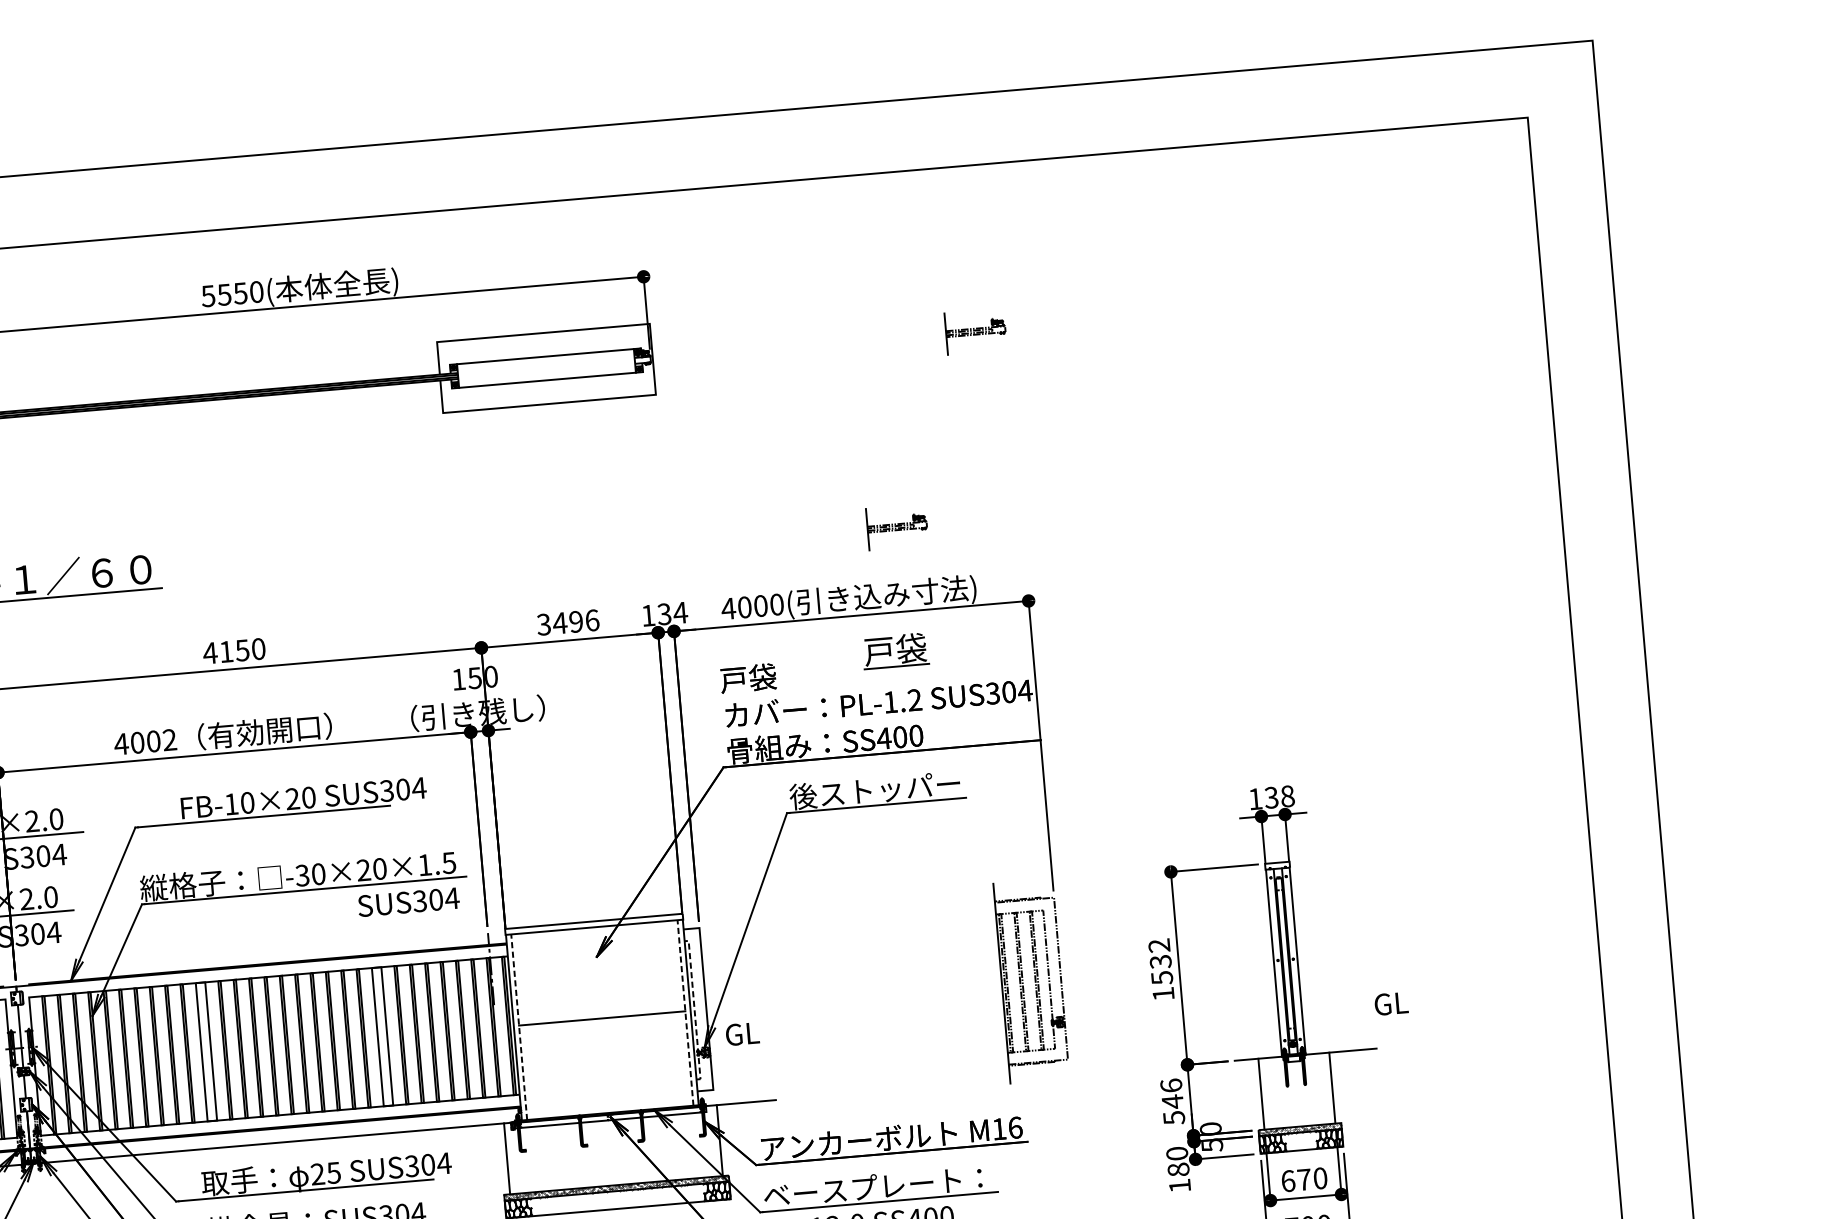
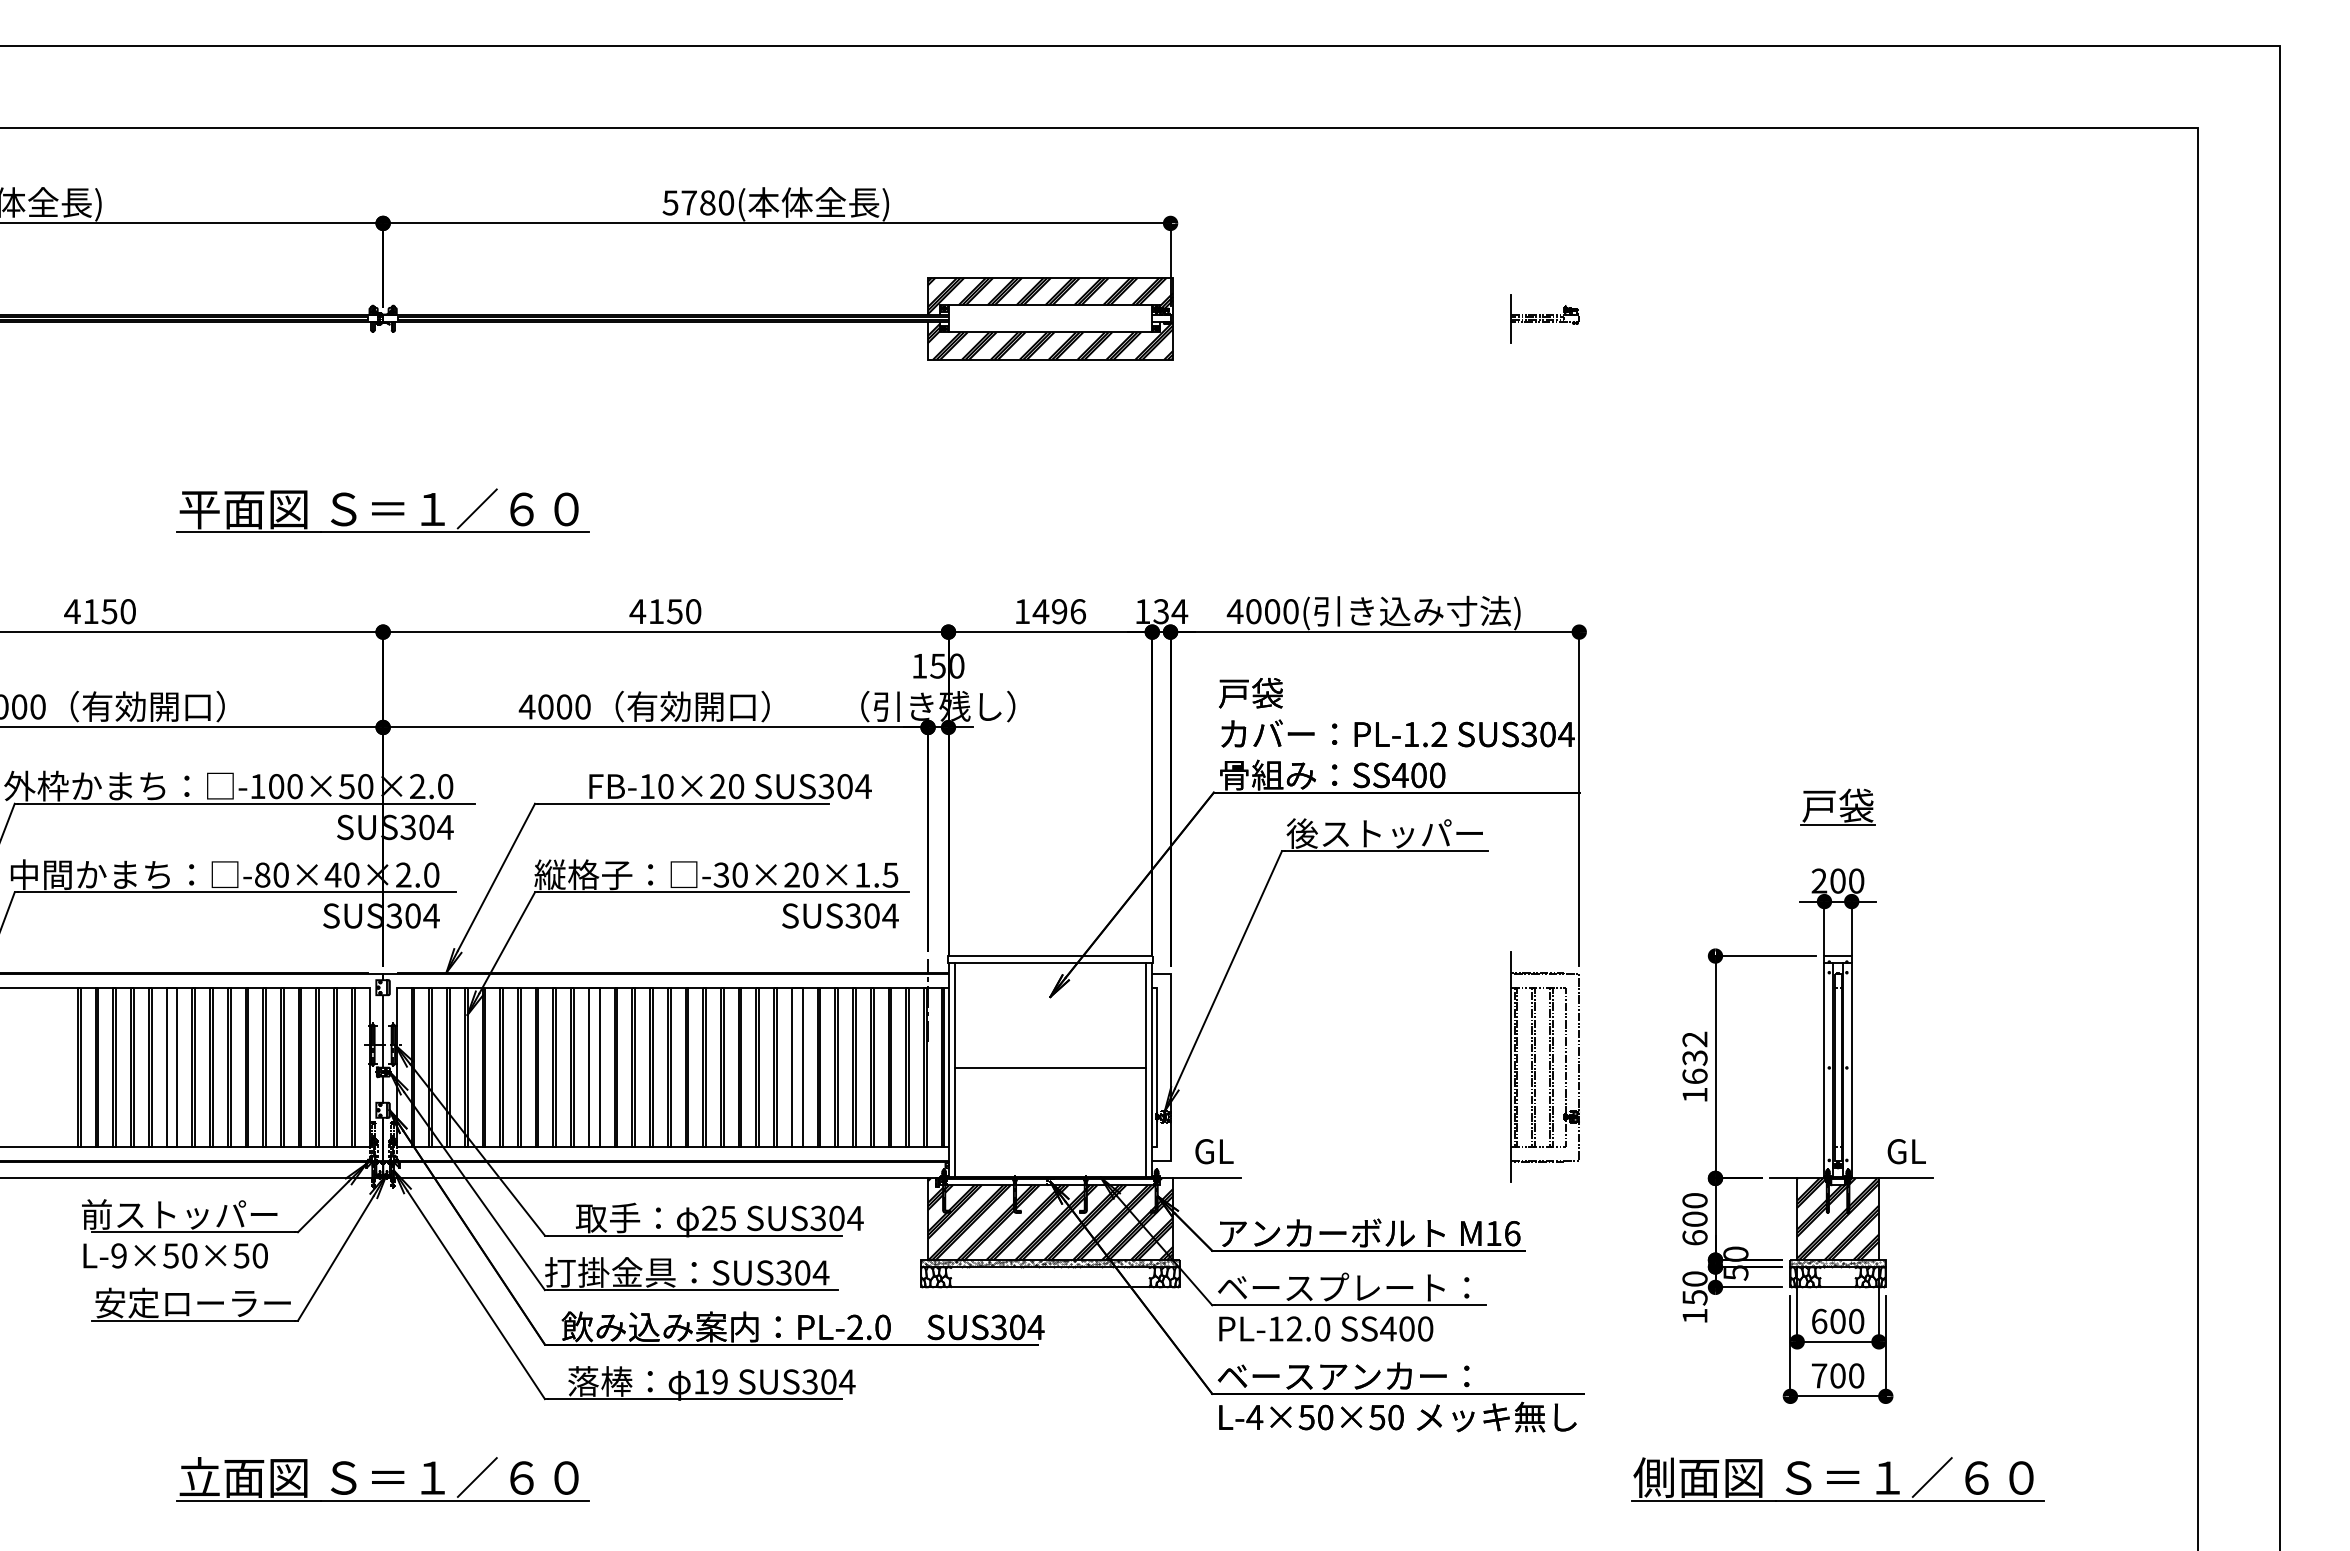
text: (232, 293) -> (698, 202), 5550( -> 5780(
hatch: (546, 368) -> (1050, 318), added
part: (896, 526) -> (1435, 534), removed
text: (543, 624) -> (1021, 611), 3496 -> 1496
part: (894, 650) -> (1837, 806), moved
text: (169, 739) -> (582, 706), 4002 -> 4000
text: (1271, 797) -> (1837, 880), 138 -> 200
text: (1161, 977) -> (1694, 1076), 1532 -> 1632
text: (1391, 1003) -> (1906, 1151), moved
line: (694, 1010) -> (1156, 1067), dashed -> solid
line: (685, 1012) -> (1146, 1069), dashed -> solid
line: (519, 1026) -> (954, 1069), dashed -> solid
text: (742, 1033) -> (1214, 1151), moved
hatch: (1296, 1091) -> (1837, 1219), added
text: (1172, 1101) -> (1694, 1218), 546 -> 600
hatch: (613, 1149) -> (1050, 1219), added
text: (1178, 1169) -> (1694, 1297), 180 -> 150
text: (1303, 1179) -> (1837, 1321), 670 -> 600

